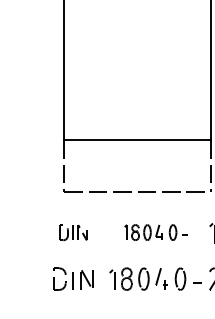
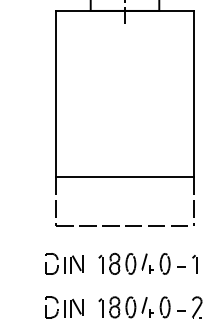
part: (73, 232) -> (64, 263), size x1.43
part: (155, 232) -> (141, 263), size x1.43

